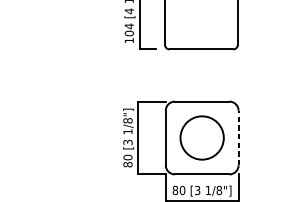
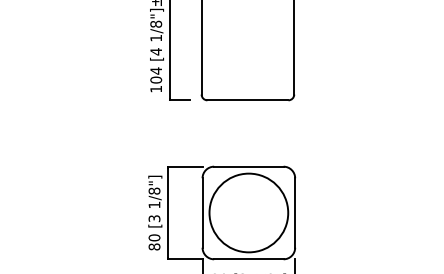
circle: (201, 137) -> (248, 212), size x1.43
line: (238, 138) -> (295, 213), dashed -> solid

